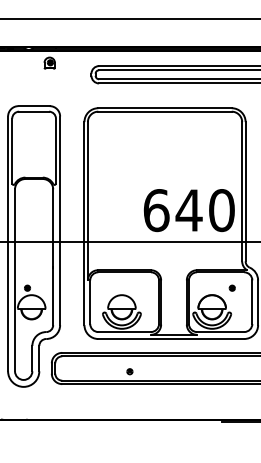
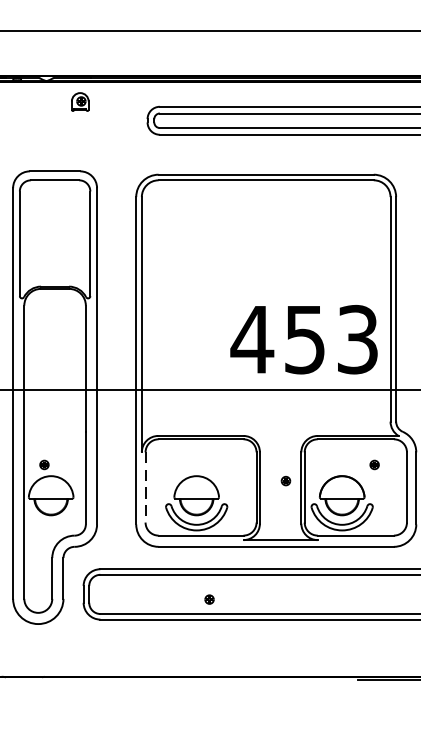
text: (188, 210) -> (304, 339), 640 -> 453
part: (176, 297) -> (284, 479), added
line: (90, 302) -> (146, 487), solid -> dashed

